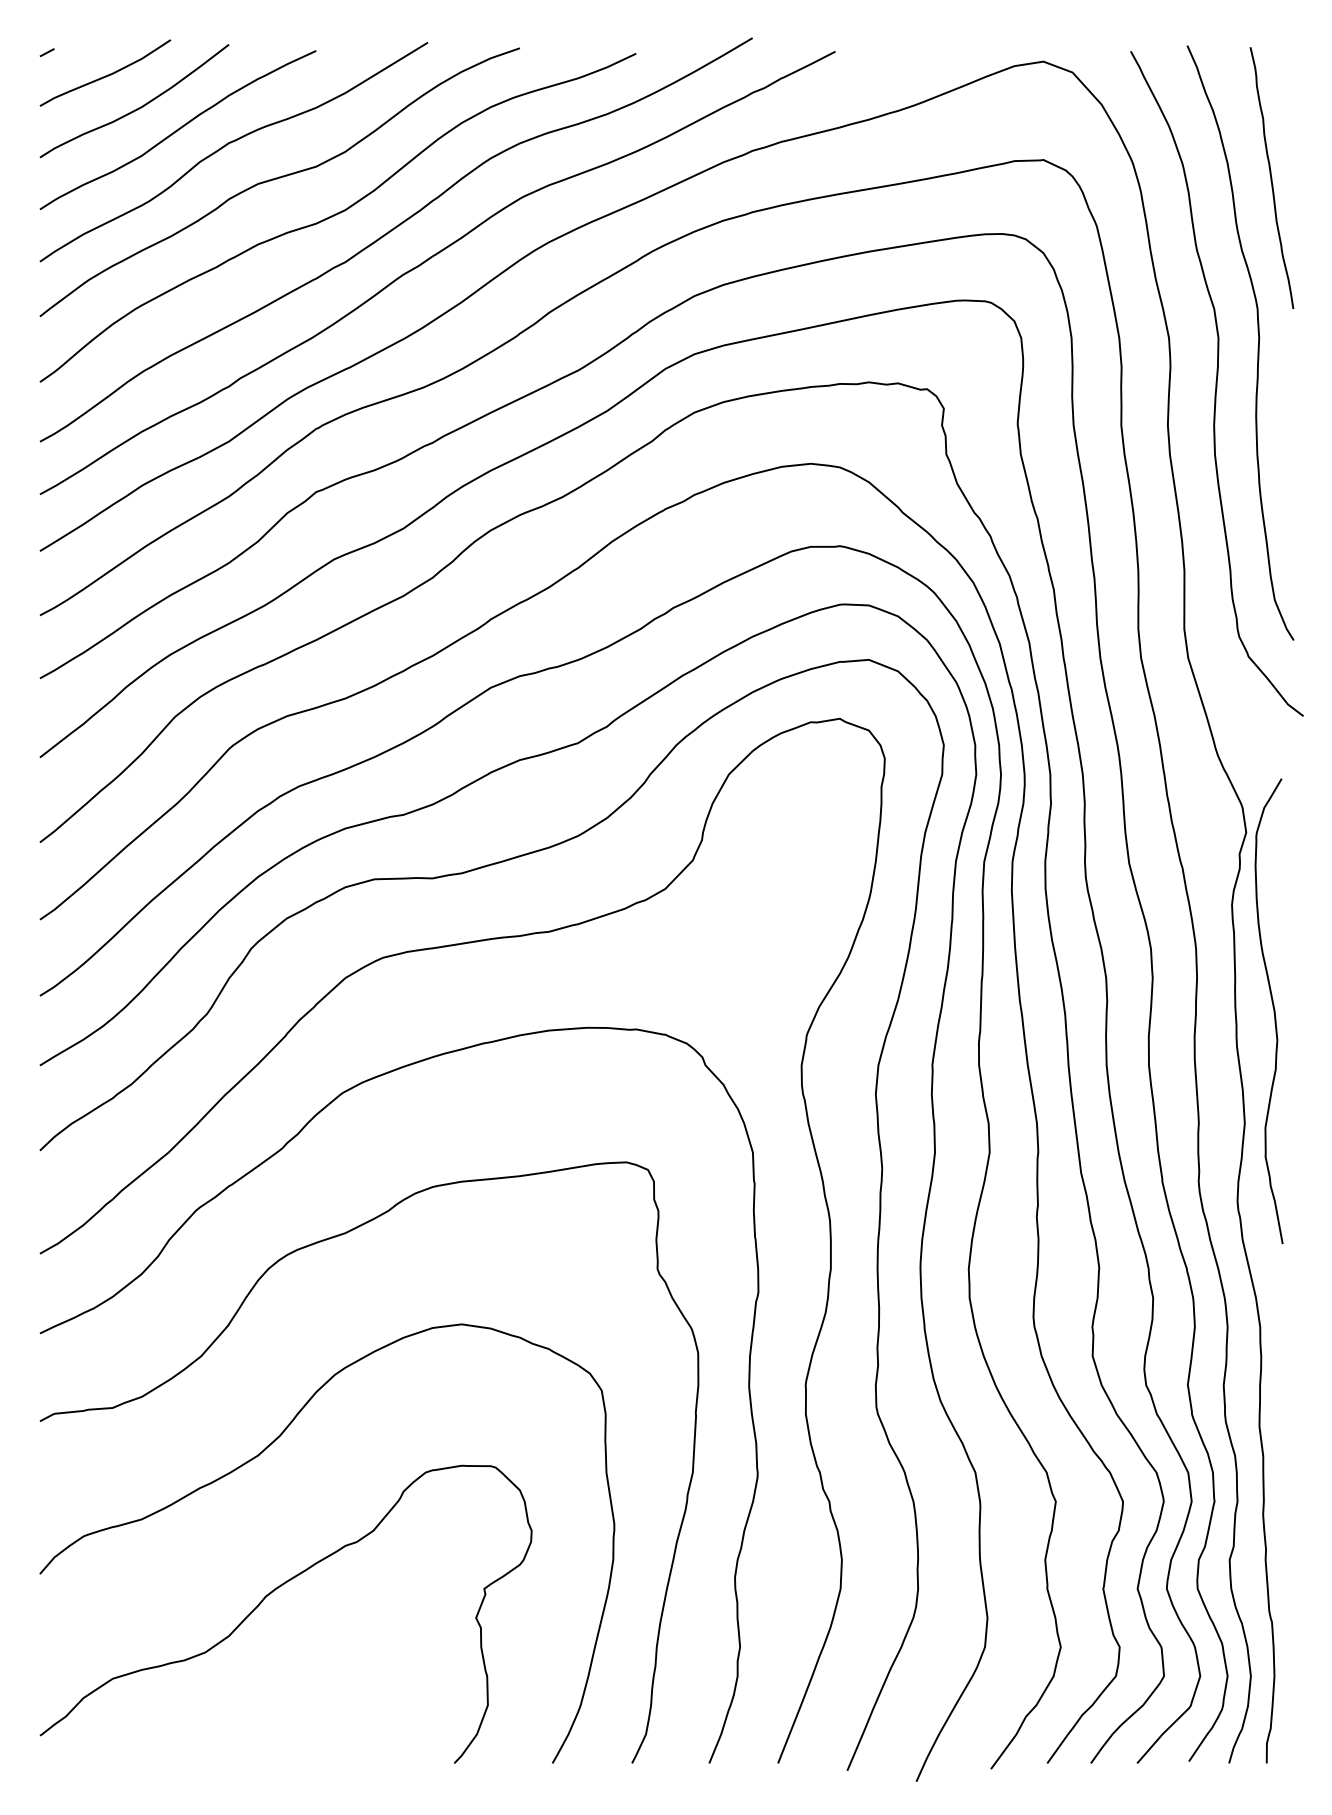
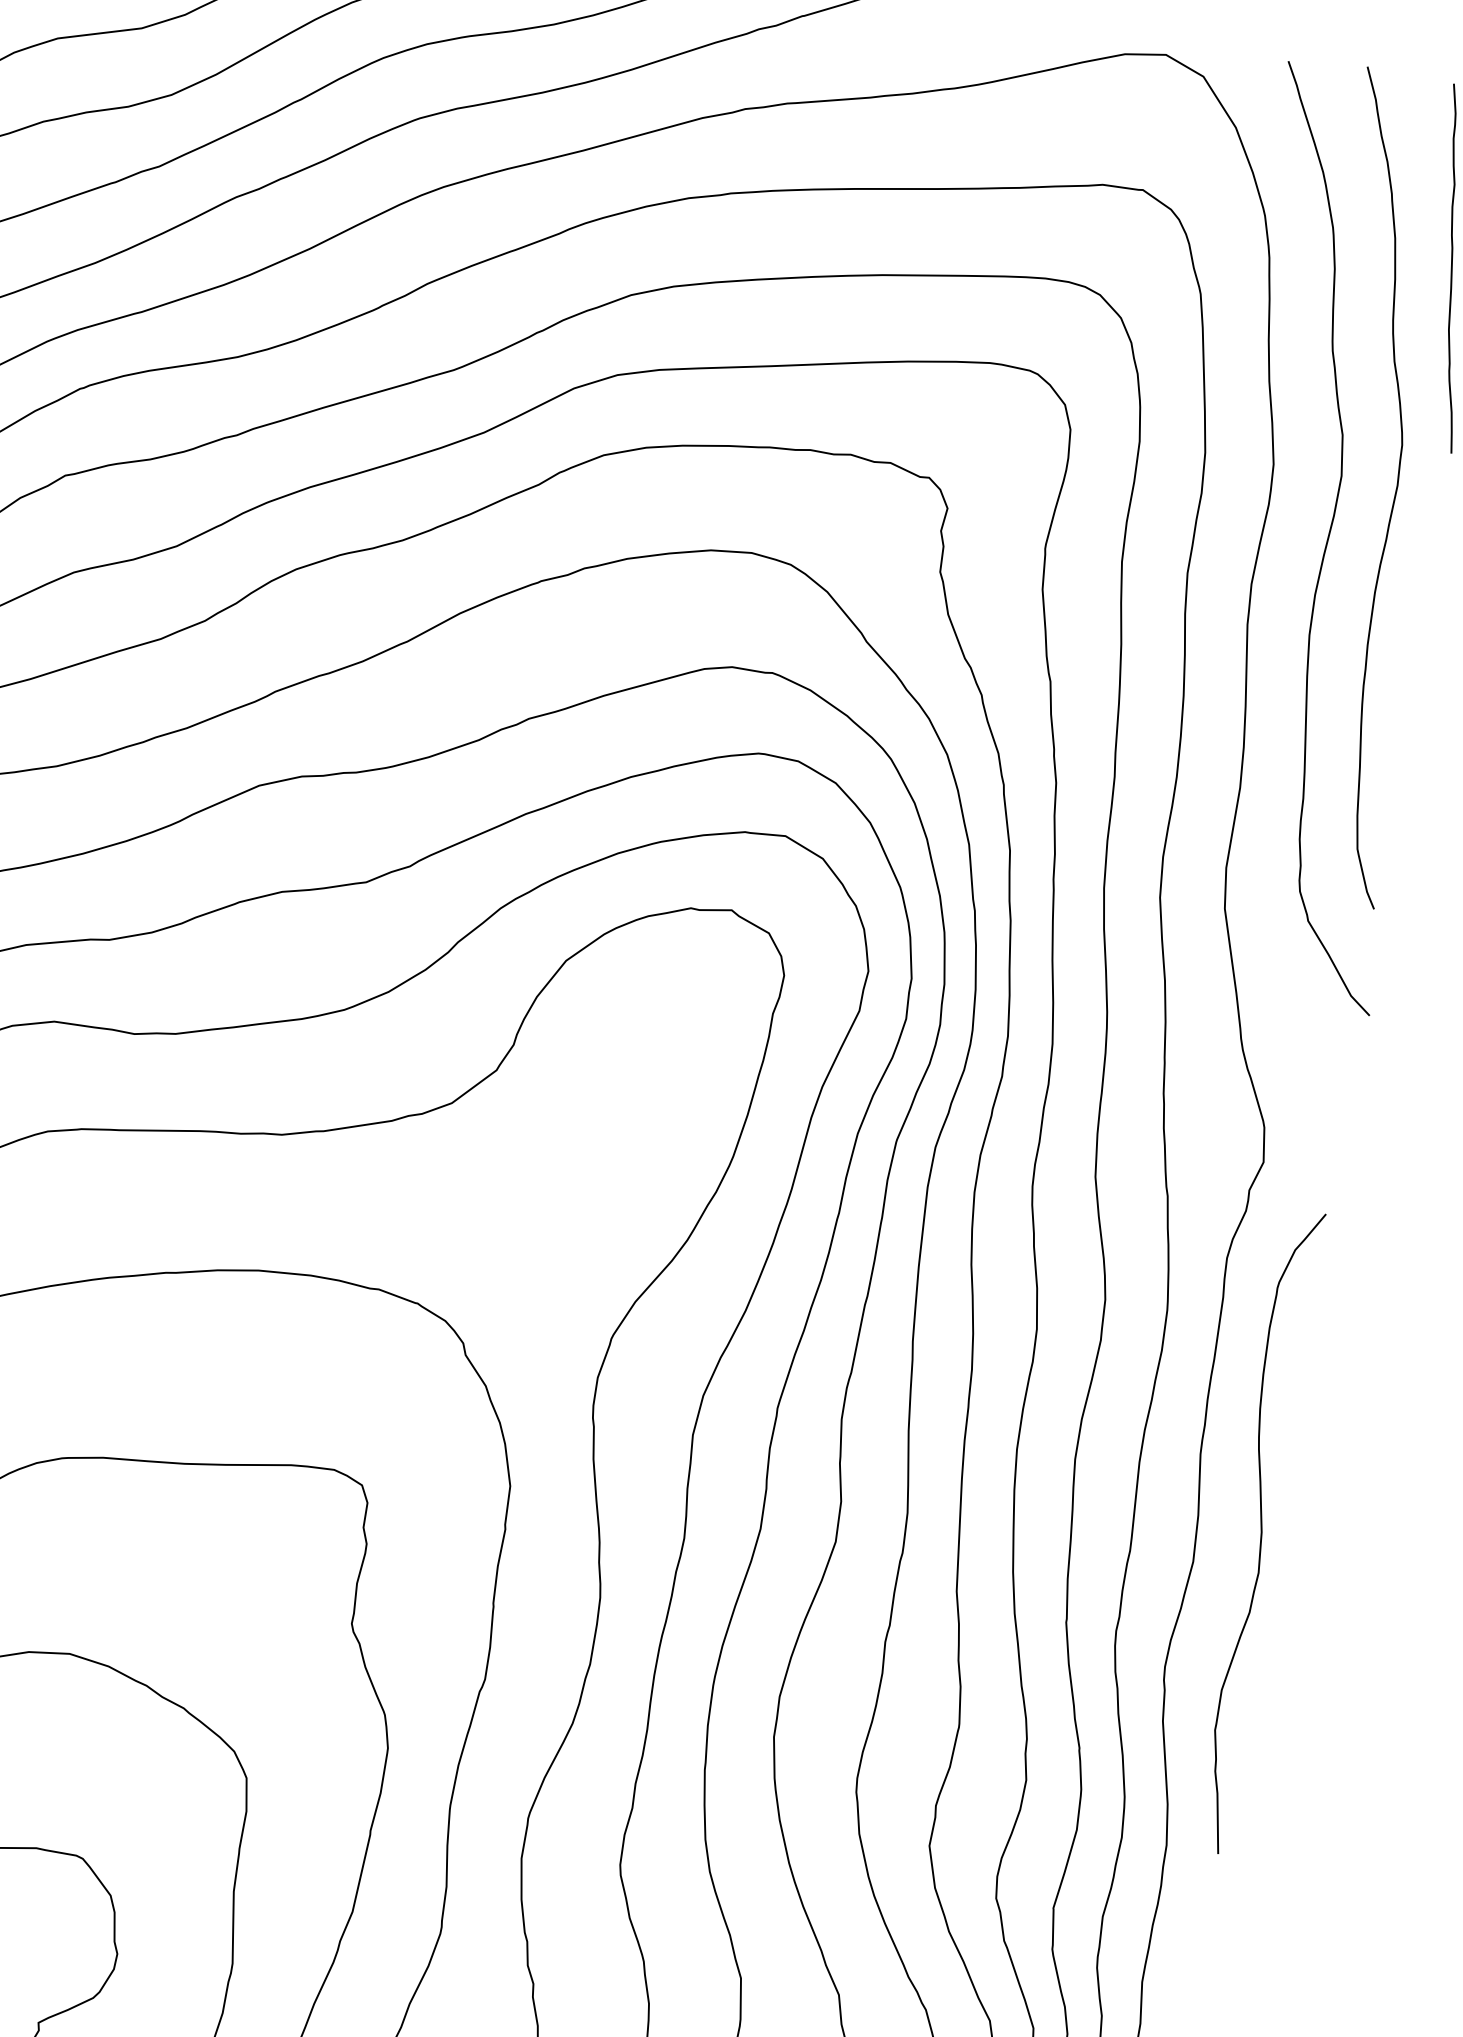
curve: (1273, 1011) -> (1260, 1532), moved

